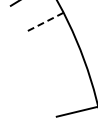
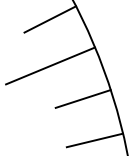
line: (44, 22) -> (50, 19), dashed -> solid
line: (44, 56) -> (50, 65), added
line: (68, 80) -> (82, 98), added

